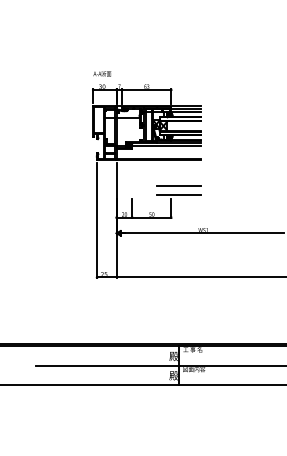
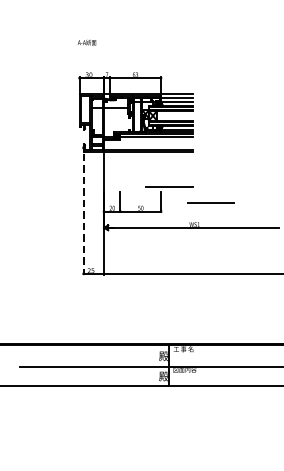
text: (102, 73) -> (87, 42), moved
line: (178, 185) -> (210, 202), moved
line: (97, 220) -> (84, 214), solid -> dashed

